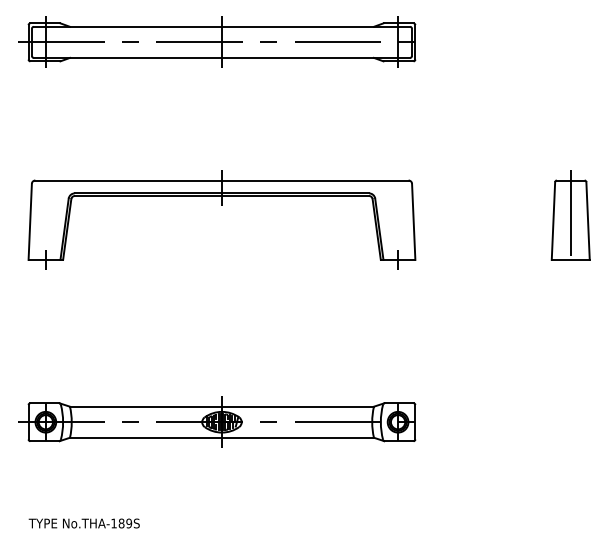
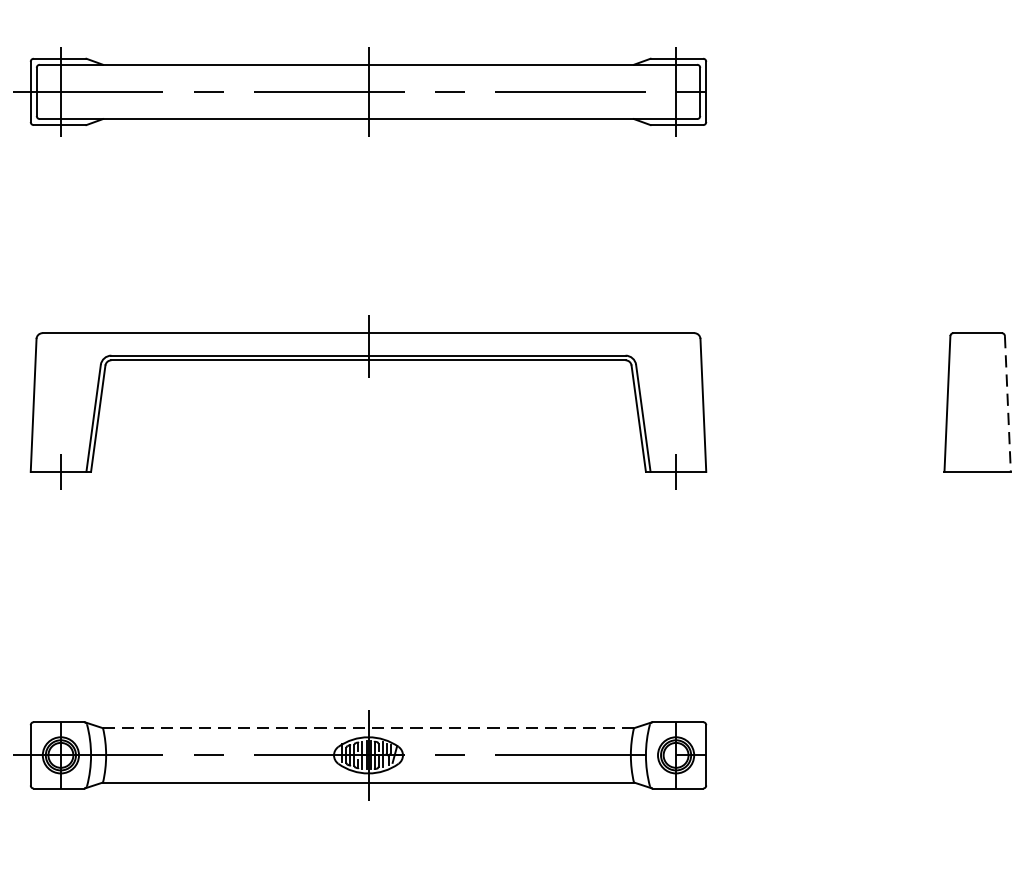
line: (570, 220) -> (977, 403), removed
line: (588, 221) -> (1008, 404), solid -> dashed
line: (221, 406) -> (367, 727), solid -> dashed

